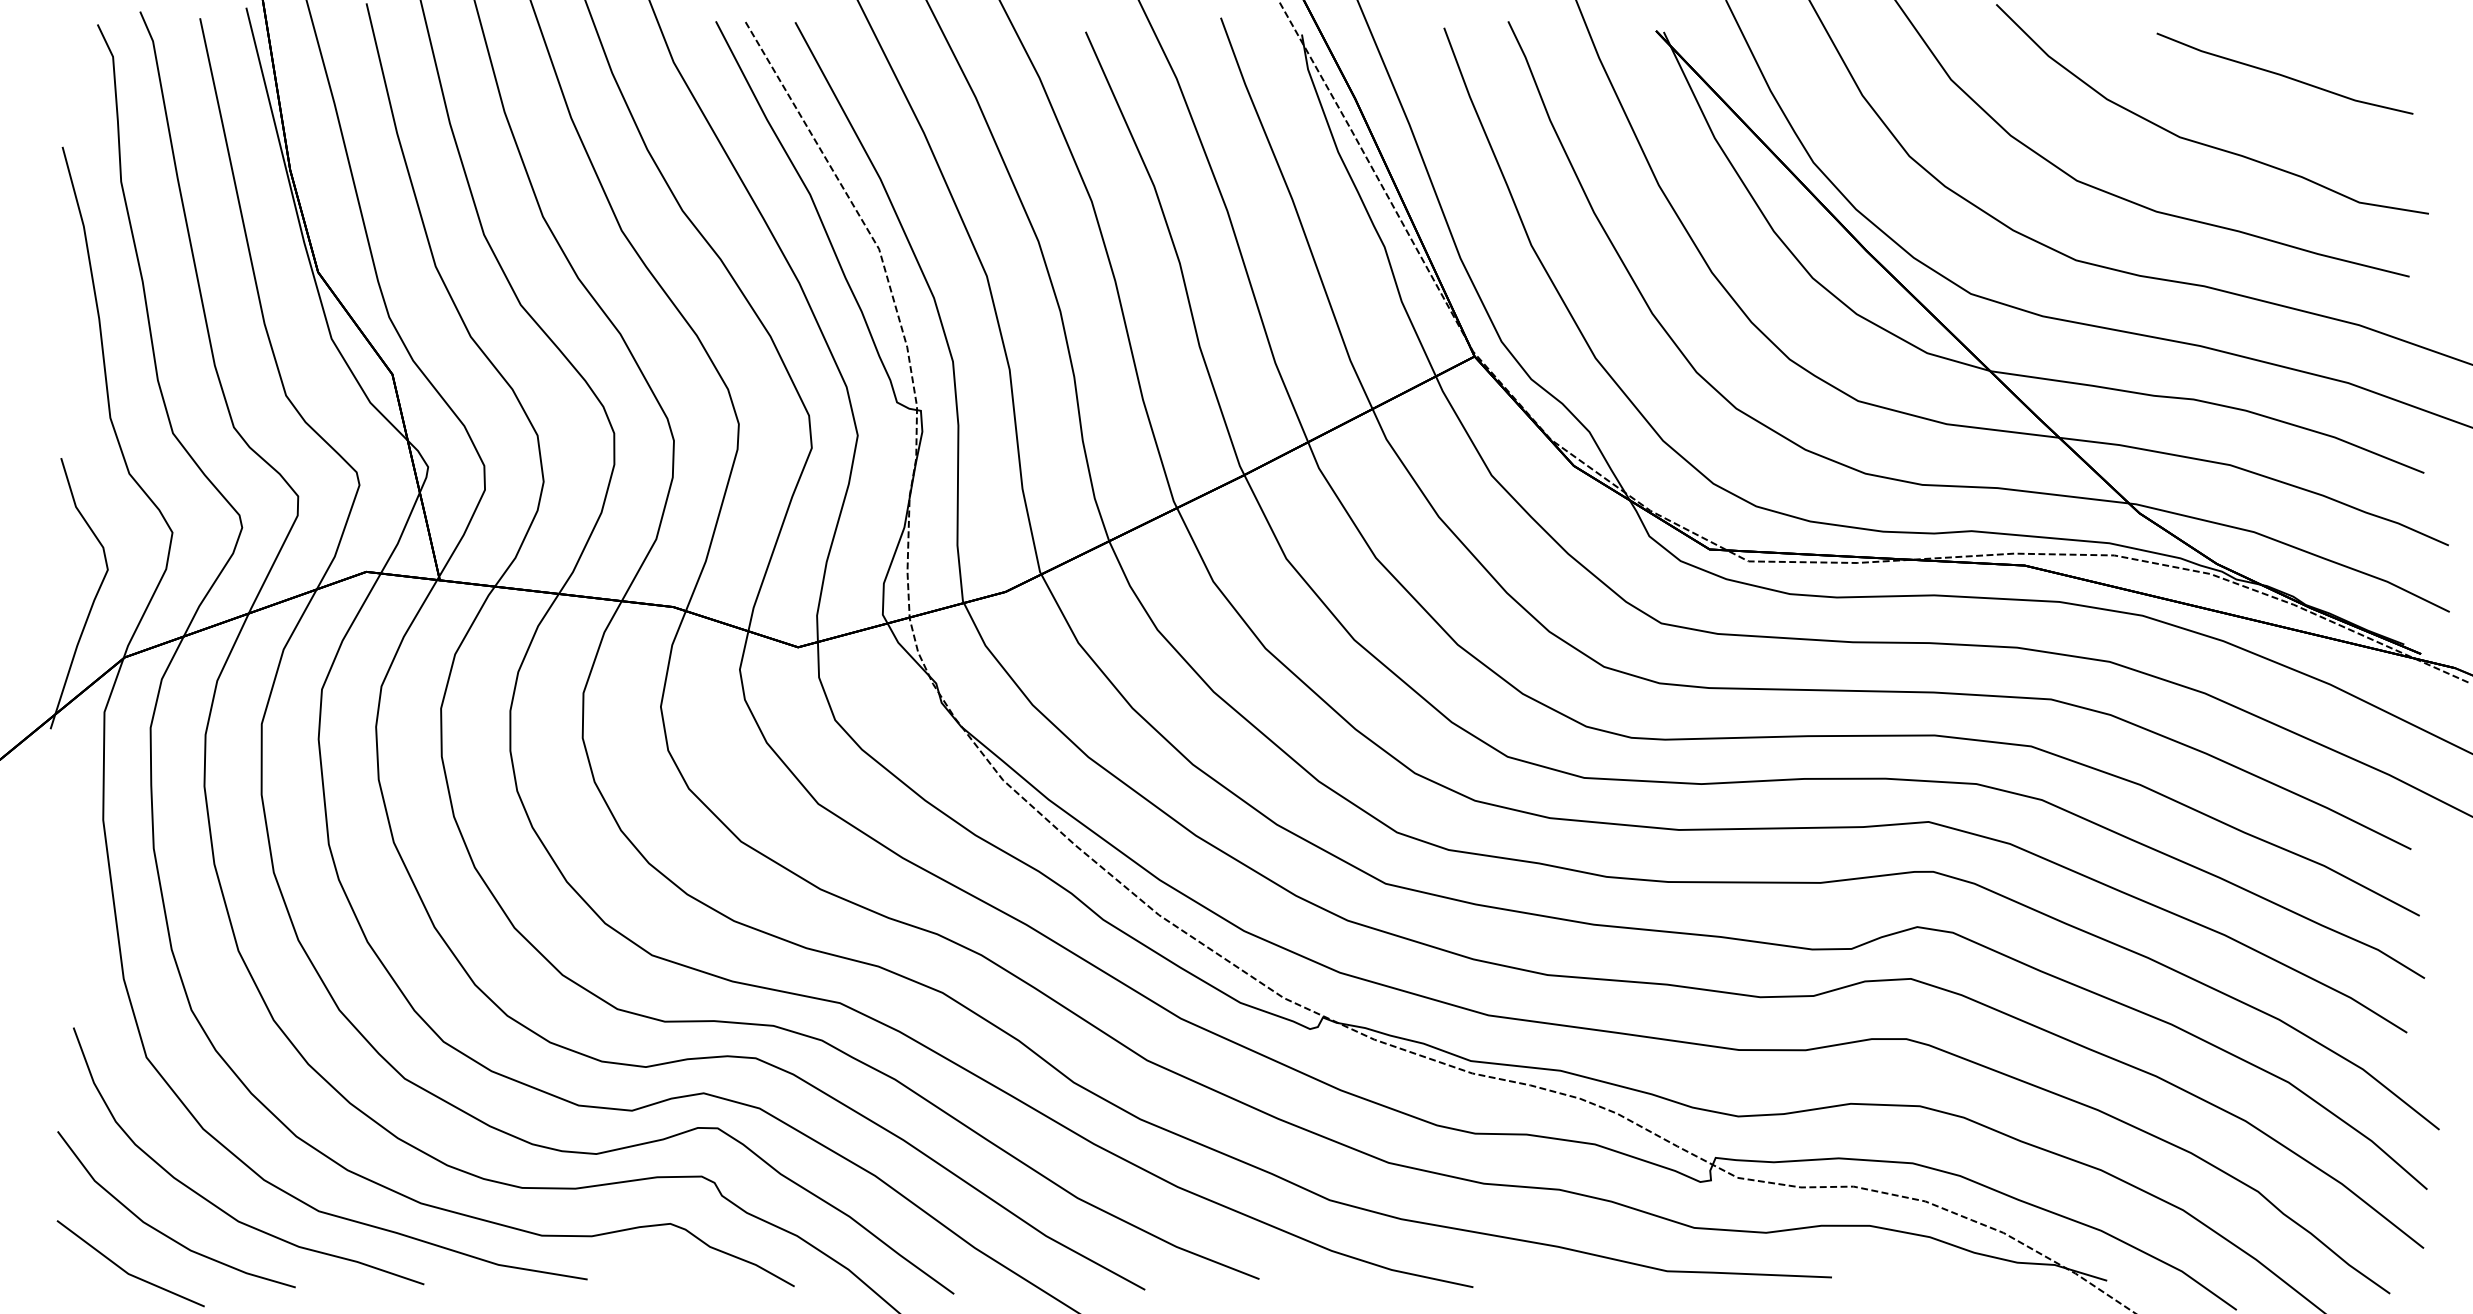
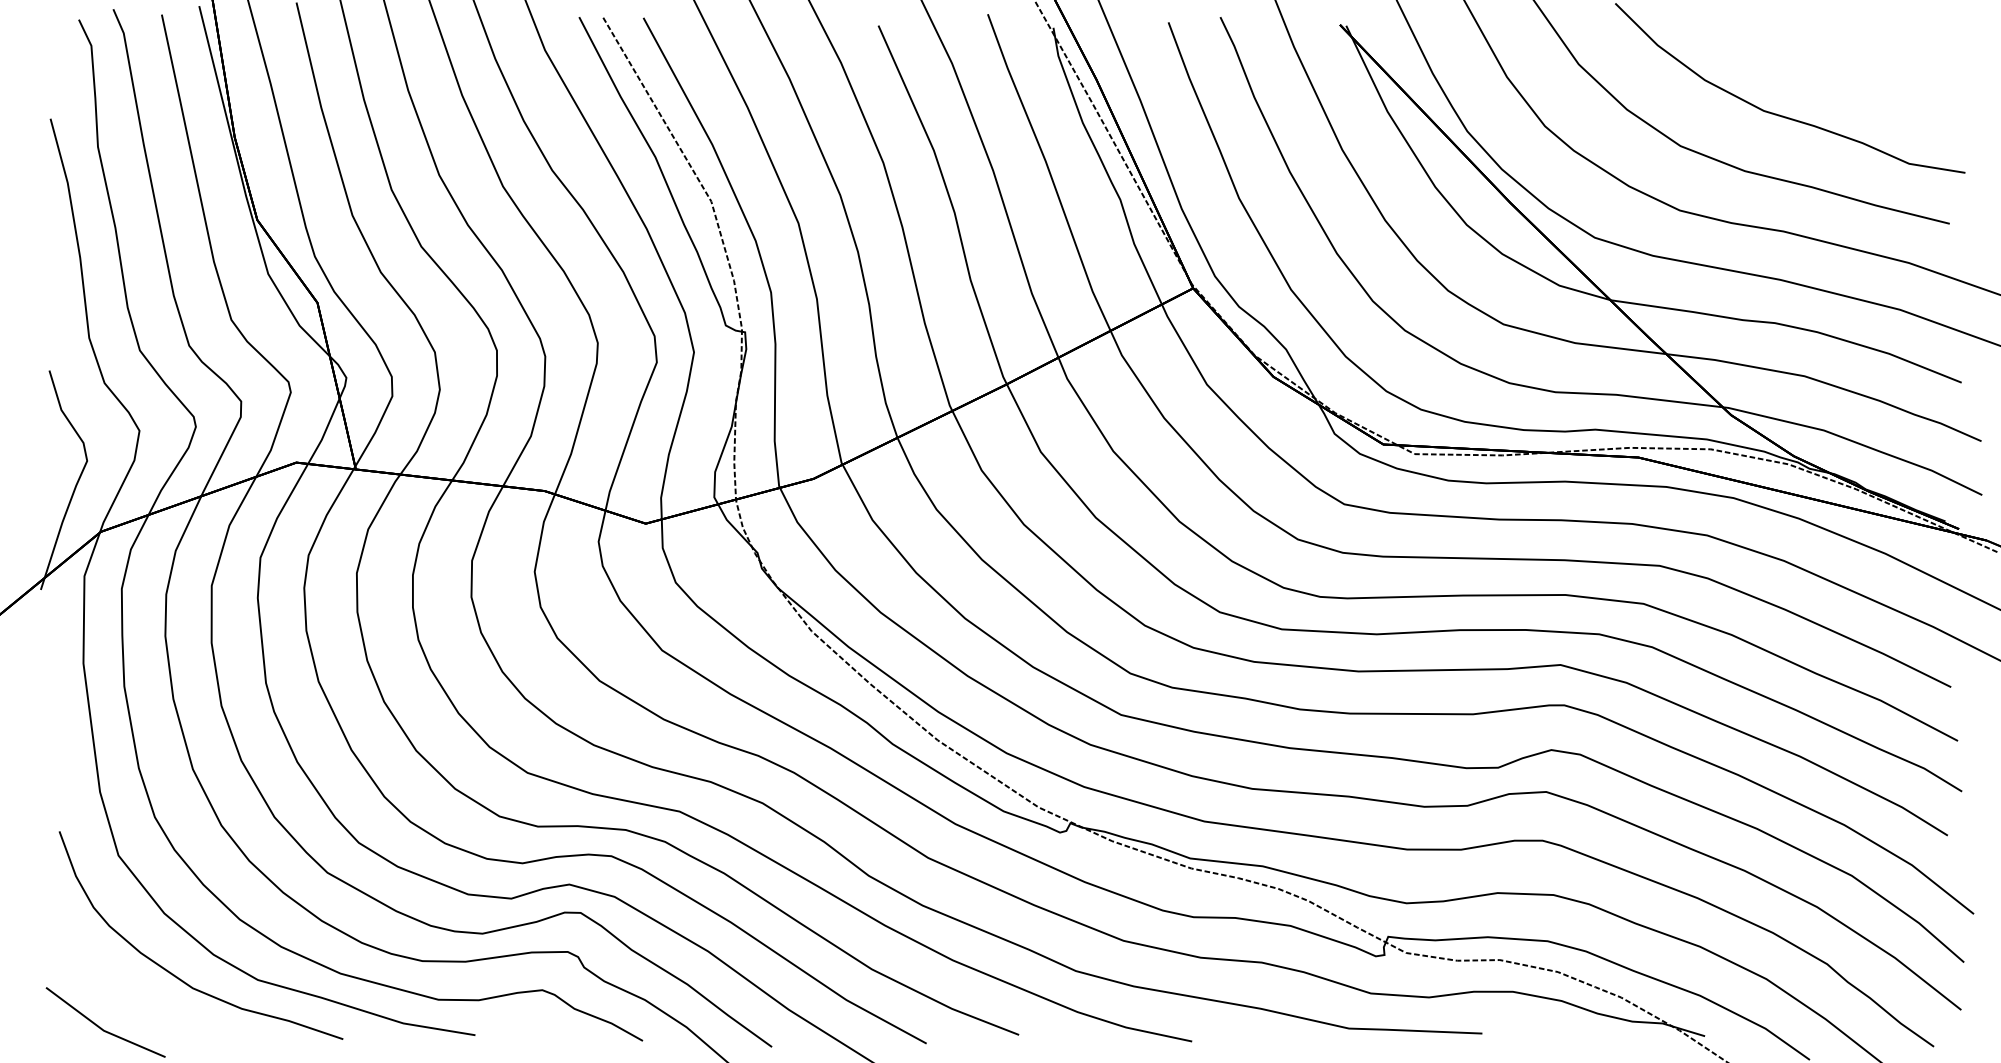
line: (2284, 75) -> (1848, 60), removed
part: (161, 1231) -> (130, 996), removed

